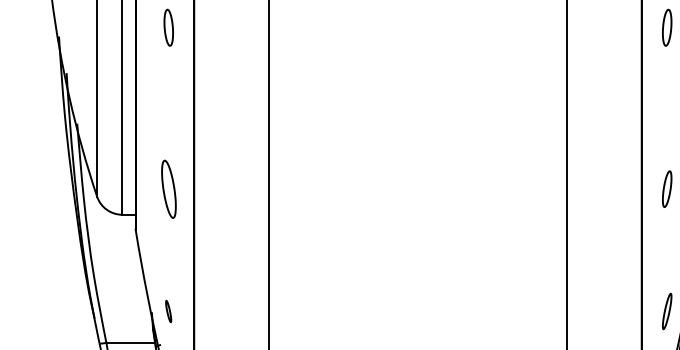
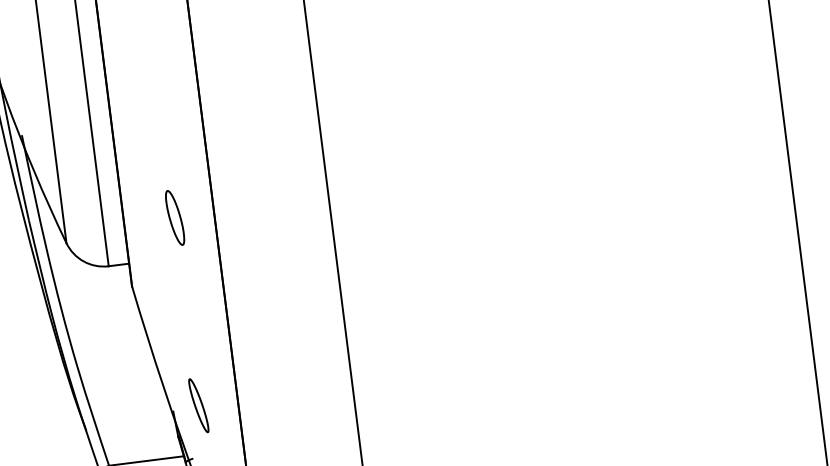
part: (168, 188) -> (174, 216), size x0.62
part: (168, 311) -> (198, 405), size x1.67

